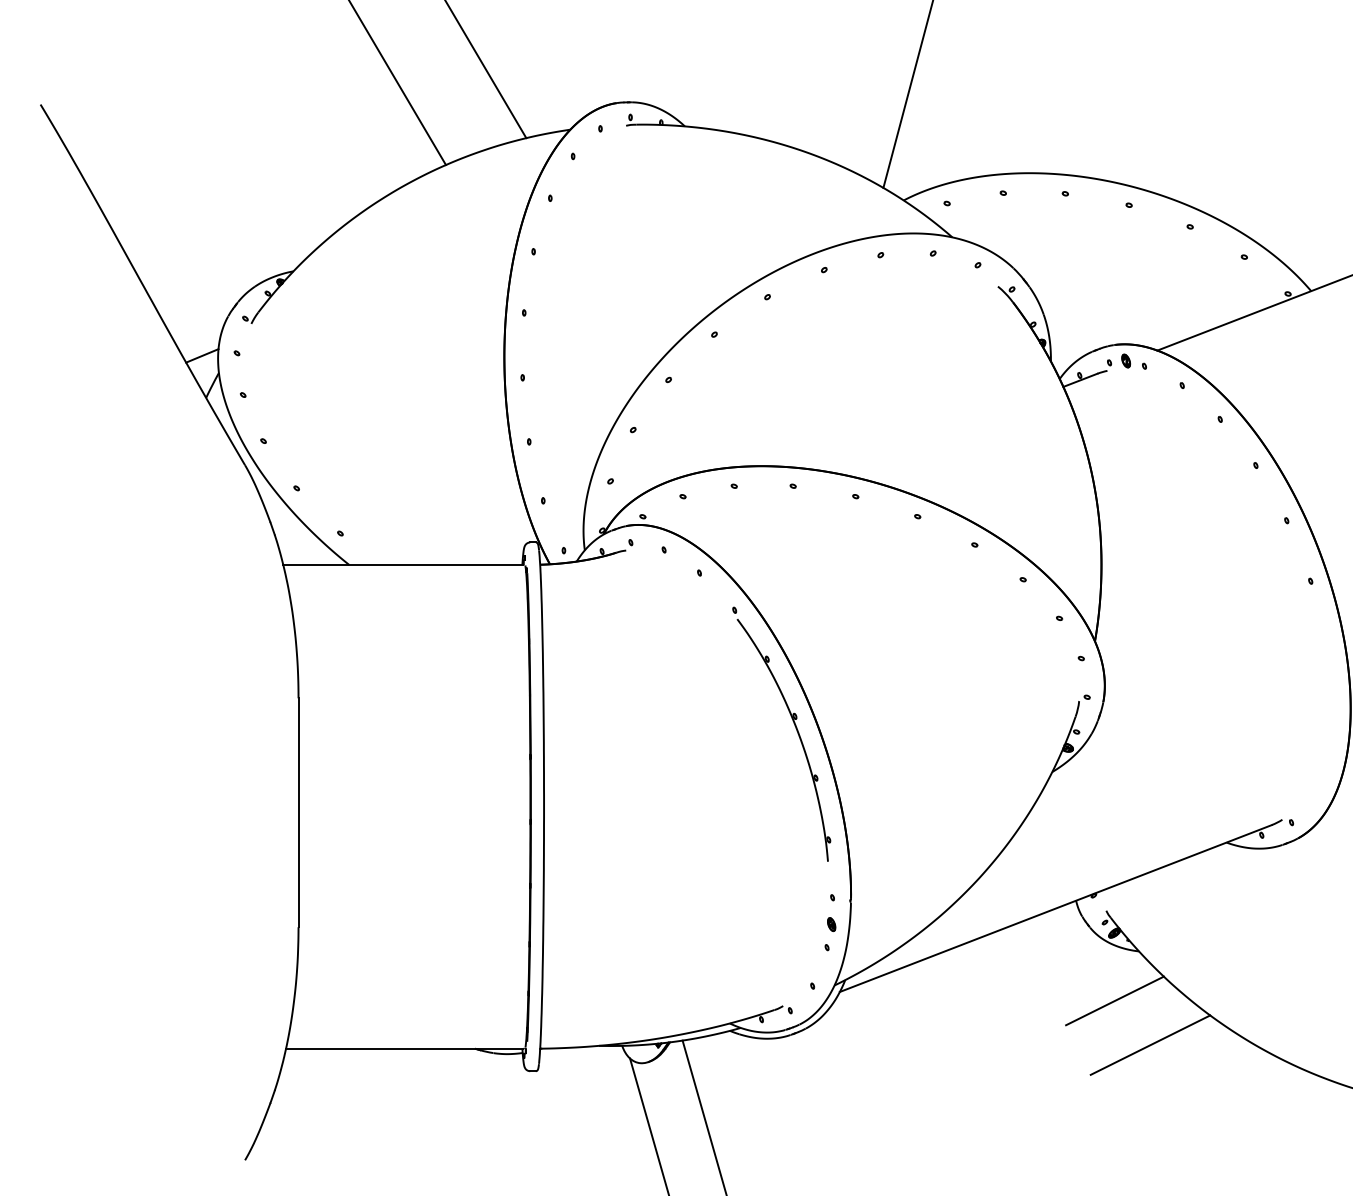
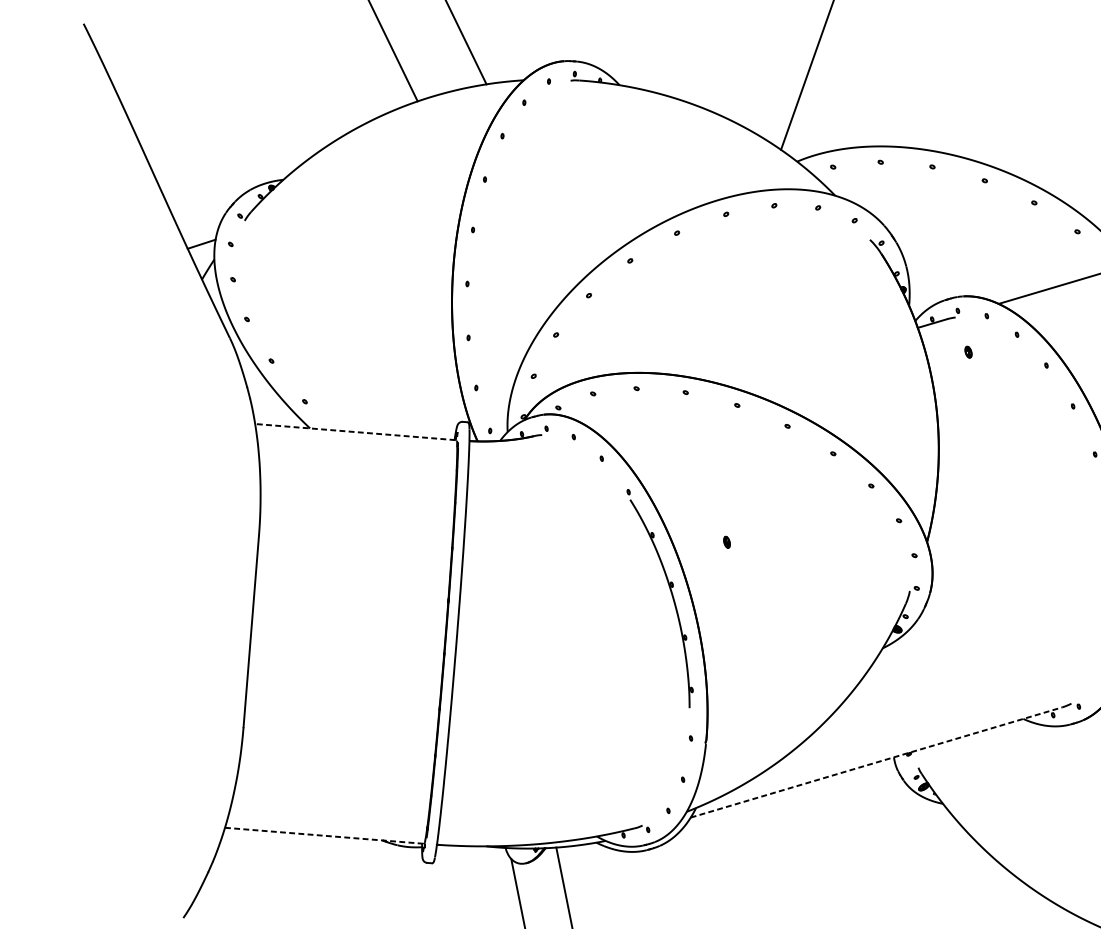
part: (1125, 360) -> (968, 351), moved
line: (402, 564) -> (354, 431), solid -> dashed
line: (1055, 908) -> (876, 762), solid -> dashed
part: (831, 924) -> (726, 542), moved
line: (1114, 1000) -> (919, 843), removed
line: (1150, 1044) -> (946, 882), removed
line: (404, 1048) -> (323, 835), solid -> dashed

